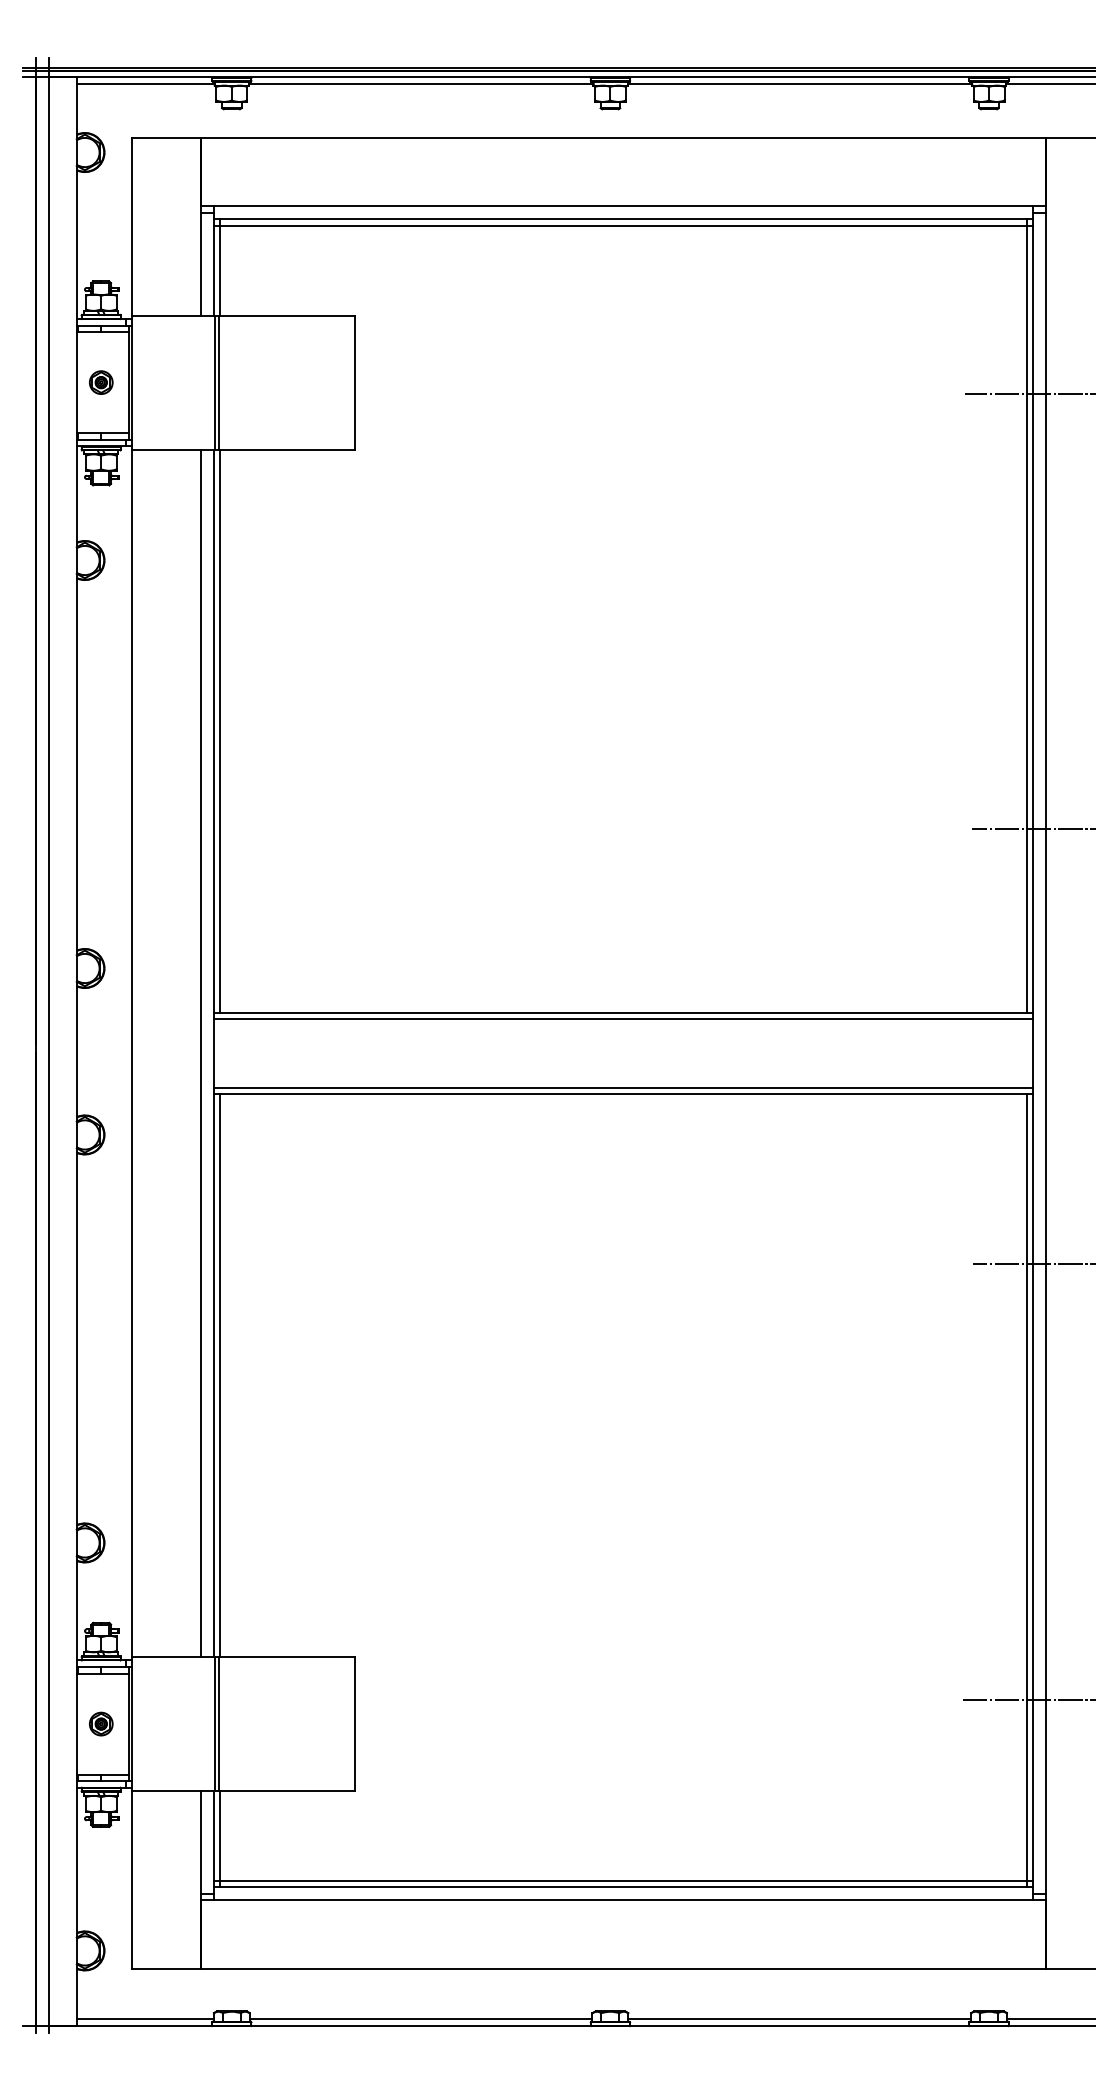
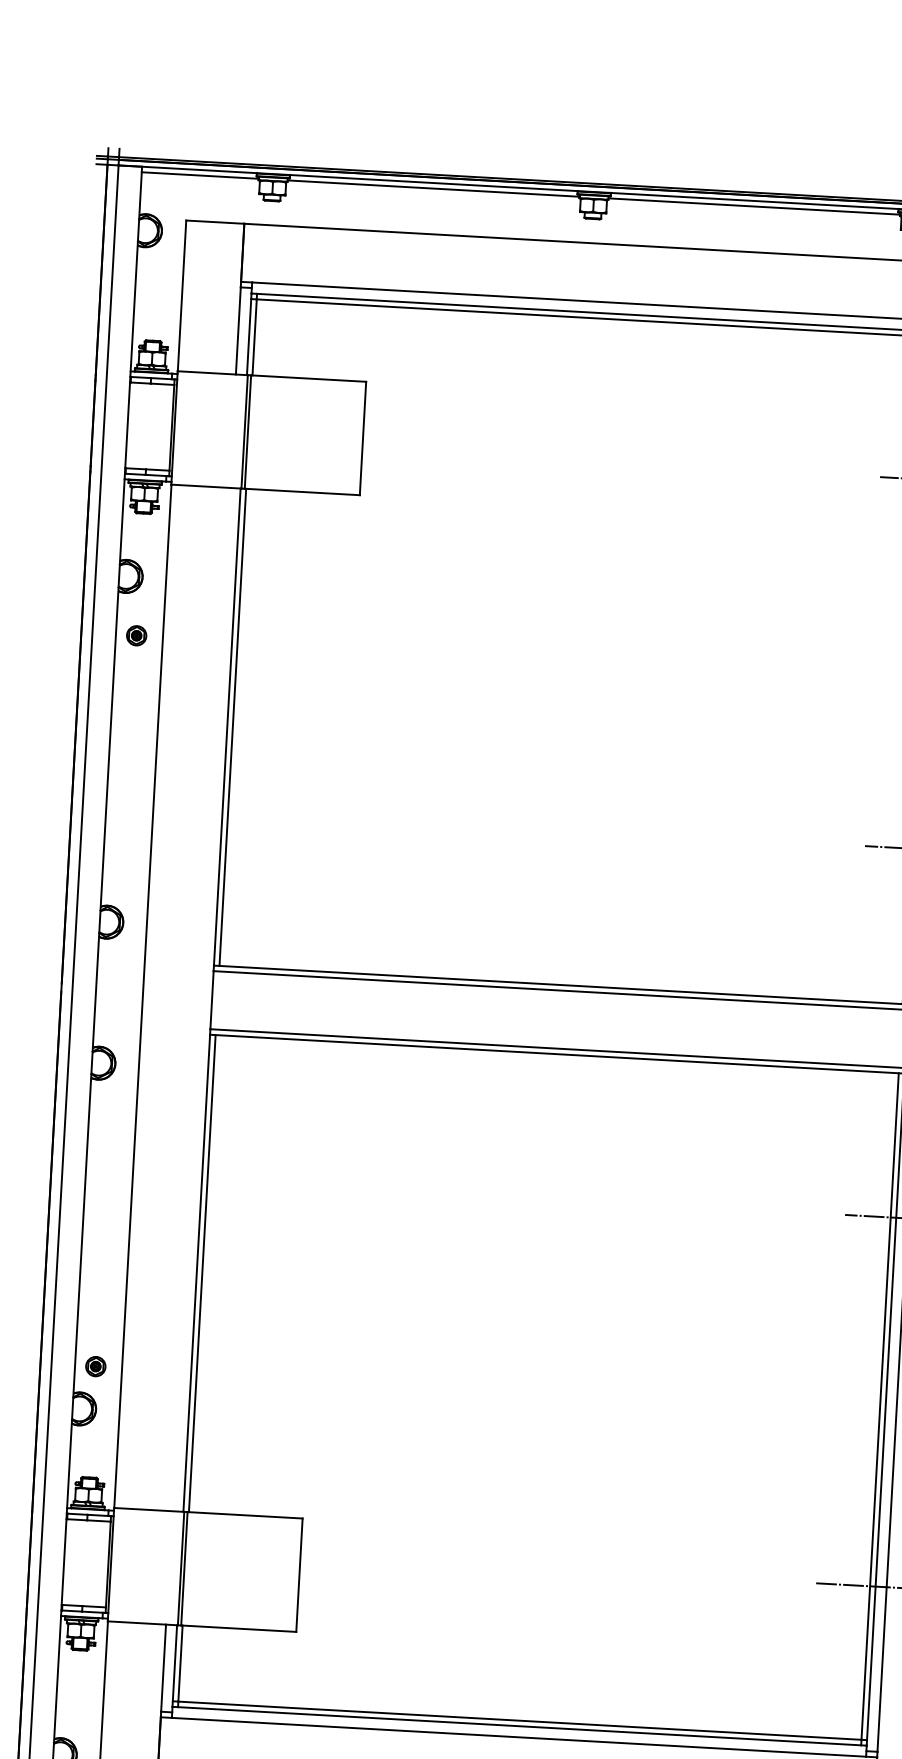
part: (101, 382) -> (136, 635), moved
line: (200, 1053) -> (200, 999), removed
part: (101, 1723) -> (96, 1366), moved

